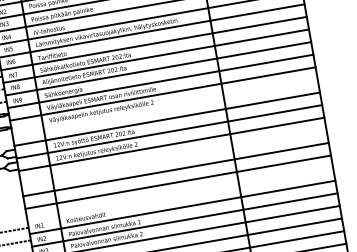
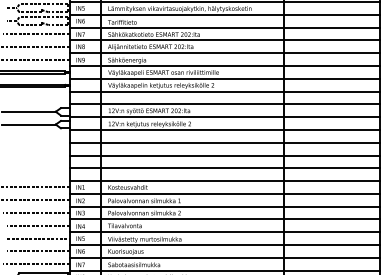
line: (164, 106) -> (224, 91), added
line: (173, 156) -> (224, 142), added
line: (180, 195) -> (224, 181), added

